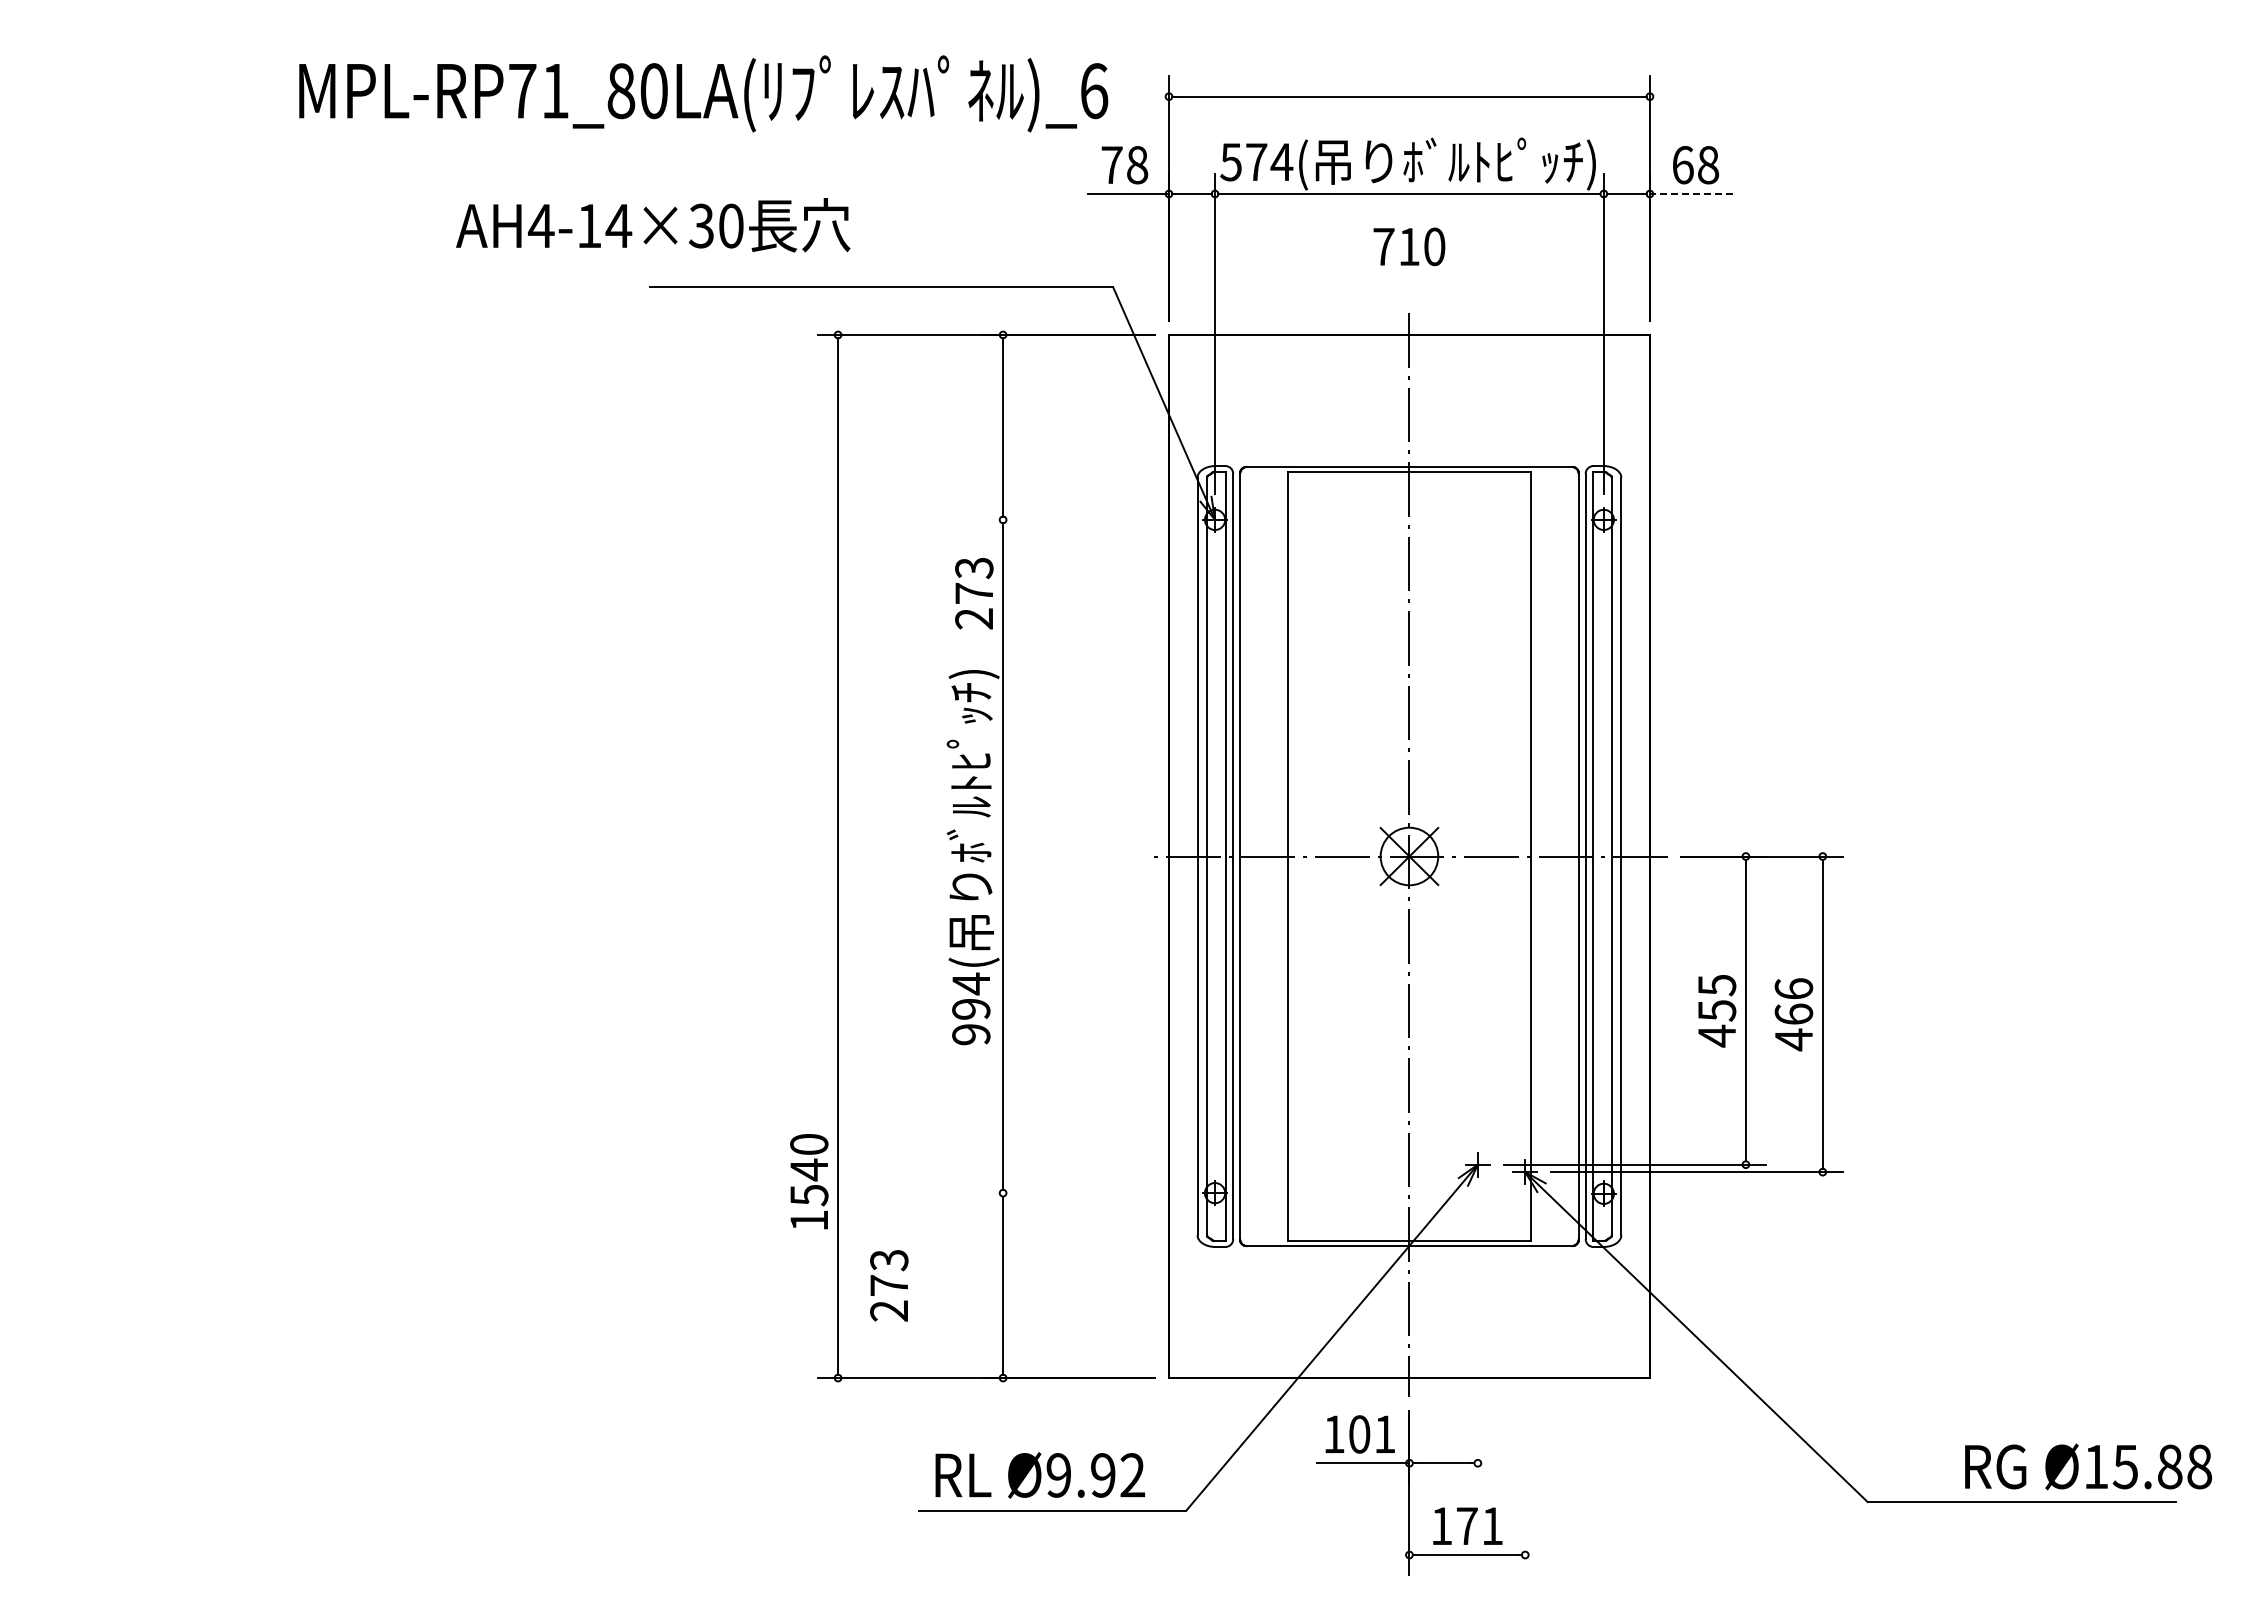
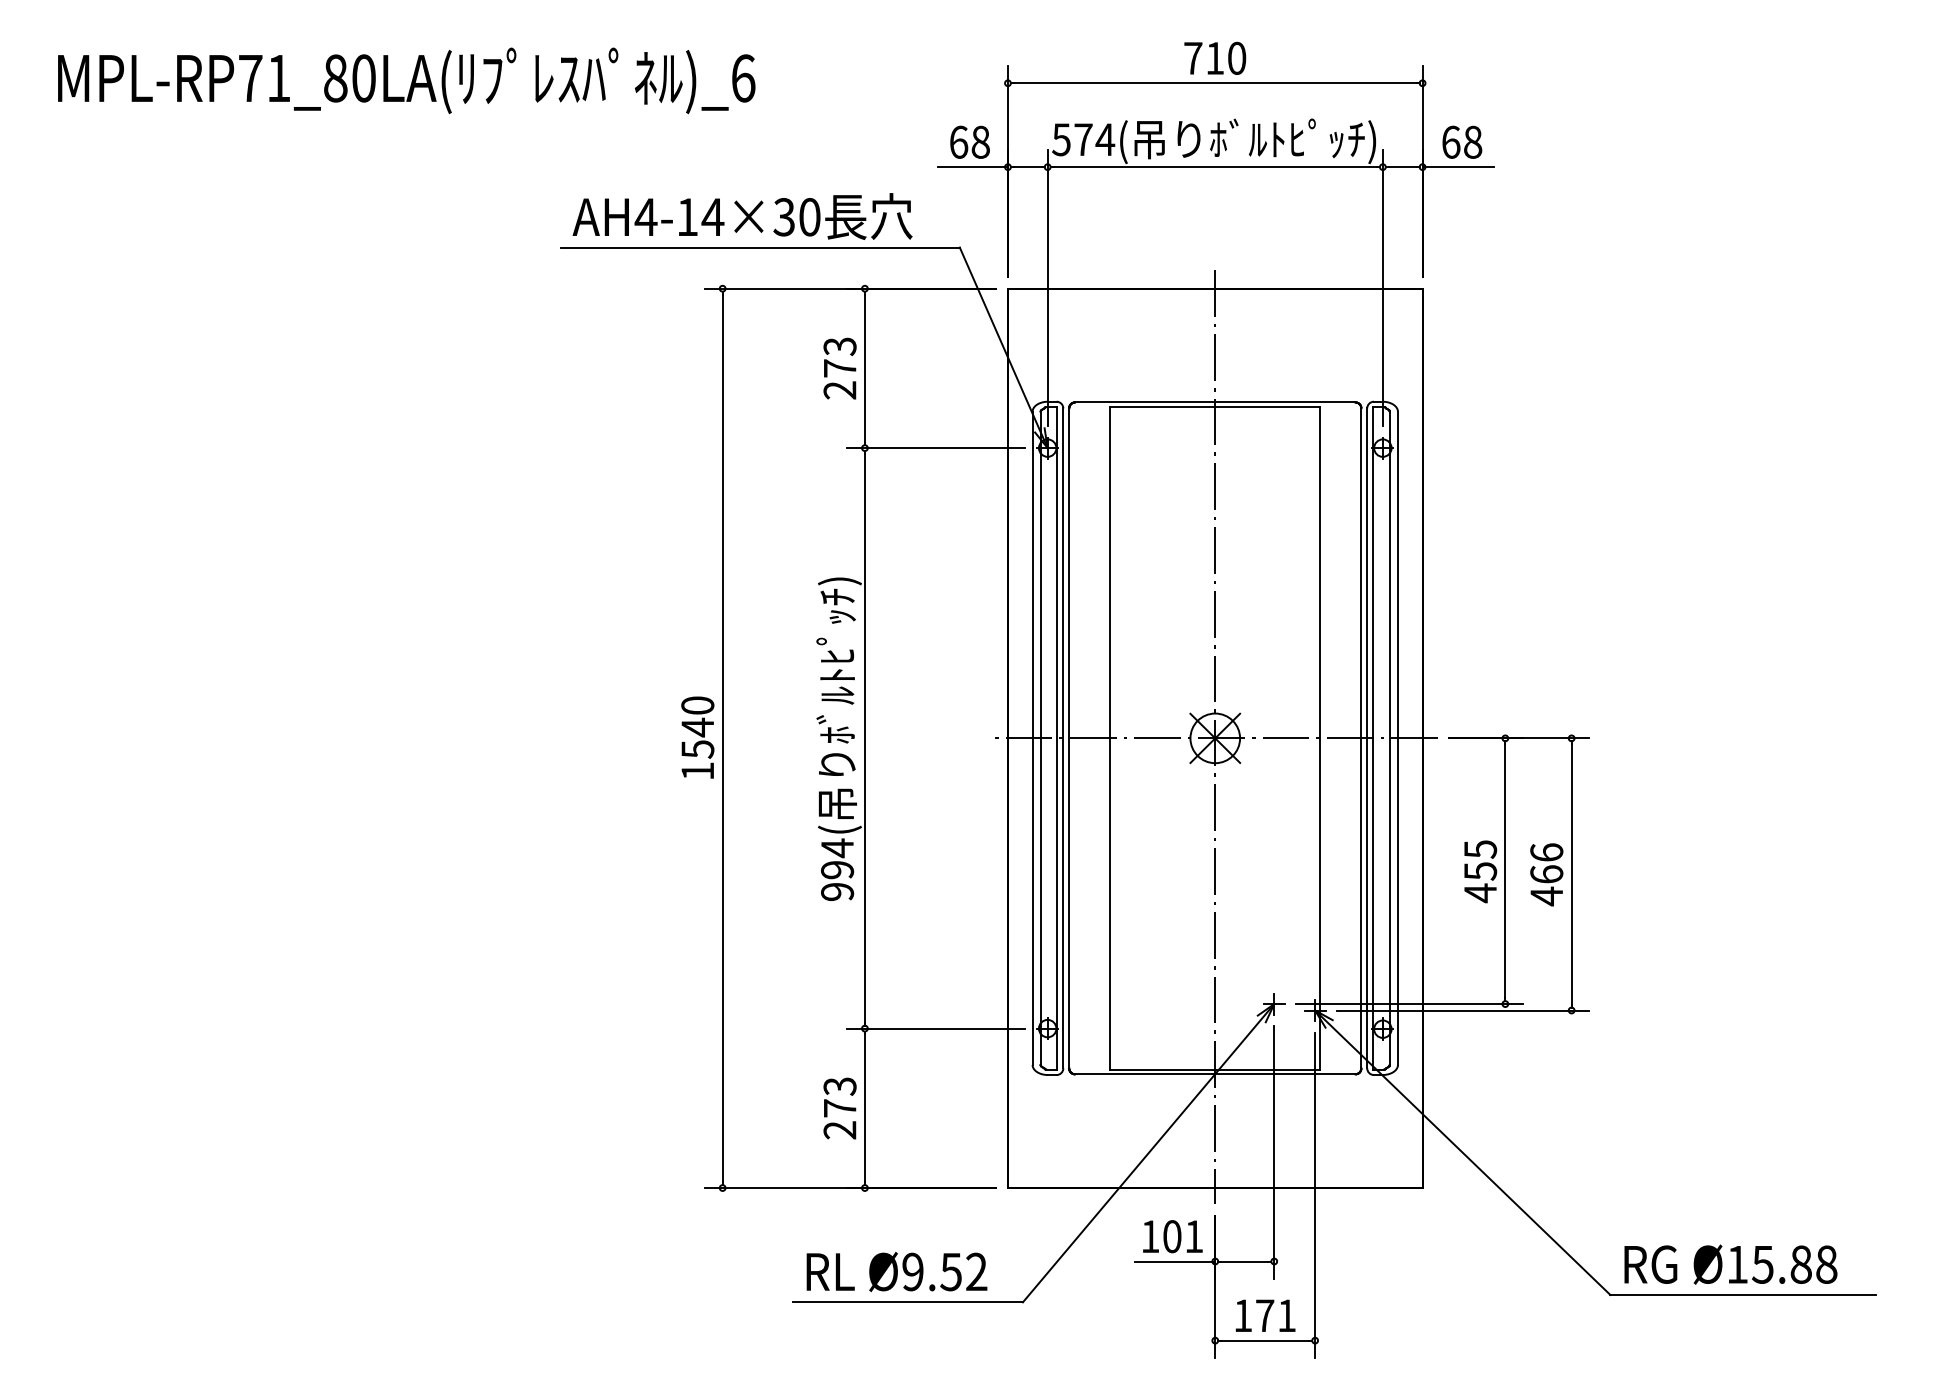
text: (703, 93) -> (406, 80), moved
text: (1111, 165) -> (958, 142), 78 -> 68
line: (1691, 194) -> (1458, 167), dashed -> solid
text: (653, 225) -> (742, 216), moved
text: (1409, 246) -> (1215, 58), moved
line: (1085, 519) -> (935, 447), added
text: (974, 593) -> (840, 368), moved
text: (809, 1181) -> (697, 737), moved
line: (1085, 1193) -> (935, 1028), added
text: (889, 1285) -> (840, 1108), moved
line: (1477, 1336) -> (1273, 1152), added
line: (1525, 1386) -> (1315, 1195), added
text: (2088, 1466) -> (1730, 1264), moved
text: (1102, 1475) -> (950, 1272), Ø9.92 -> Ø9.52

